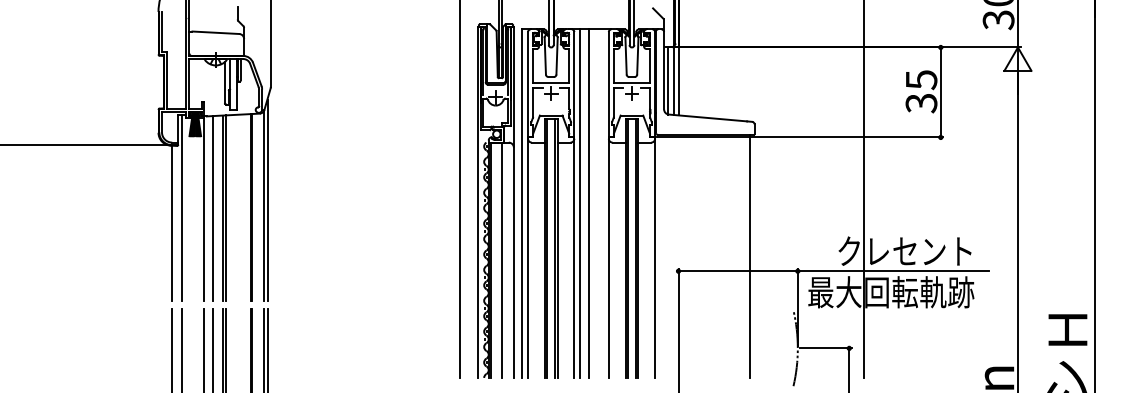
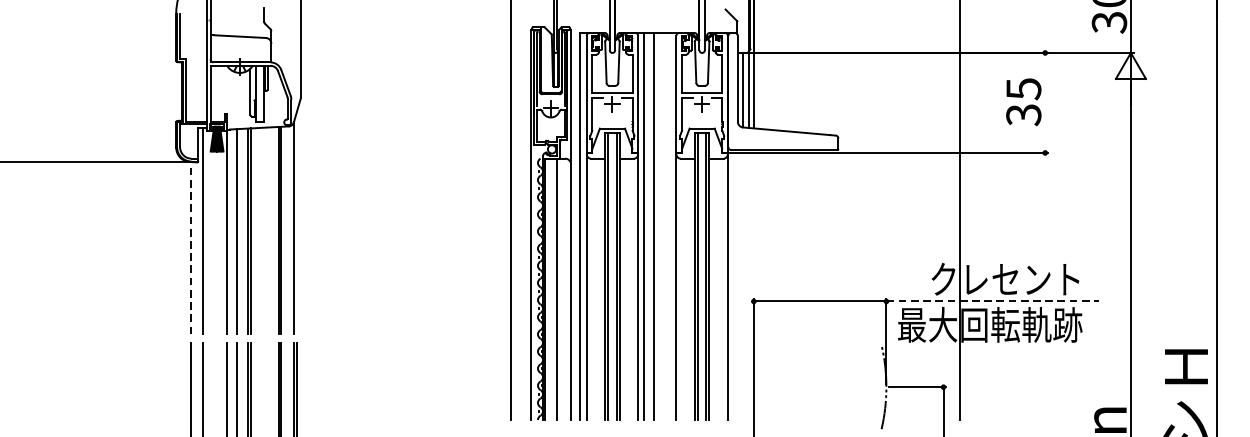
line: (940, 92) -> (1044, 102), removed
line: (267, 199) -> (297, 221), removed
line: (171, 223) -> (190, 248), solid -> dashed
line: (749, 255) -> (832, 284), removed
line: (893, 271) -> (992, 301), solid -> dashed

